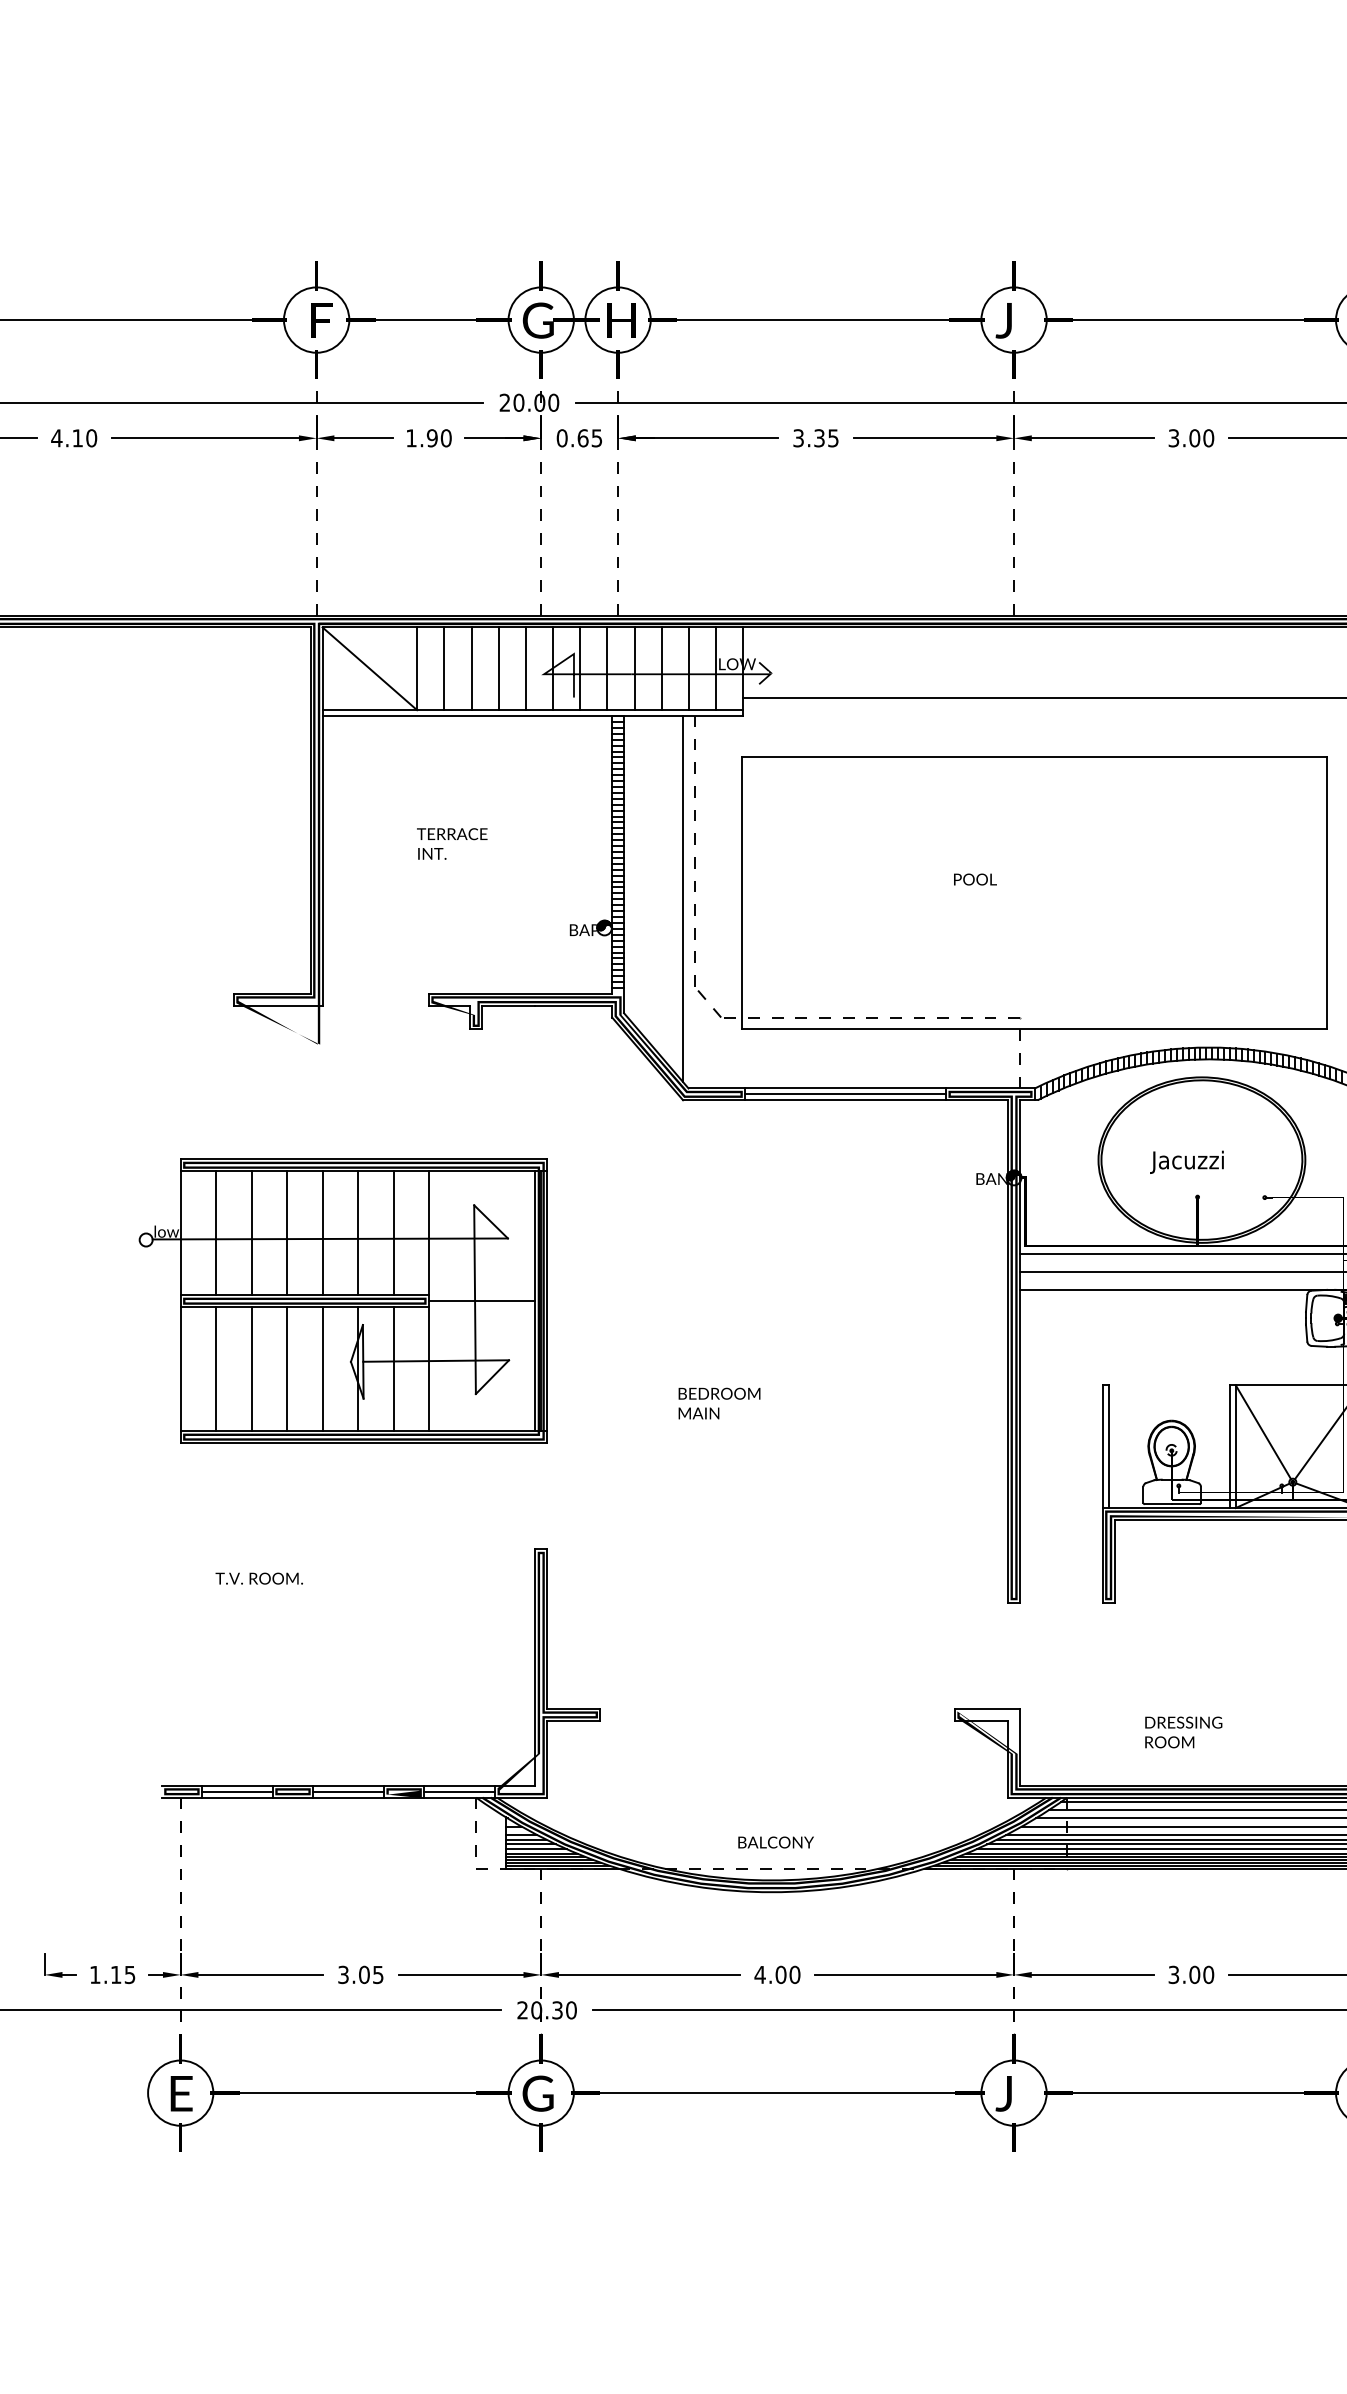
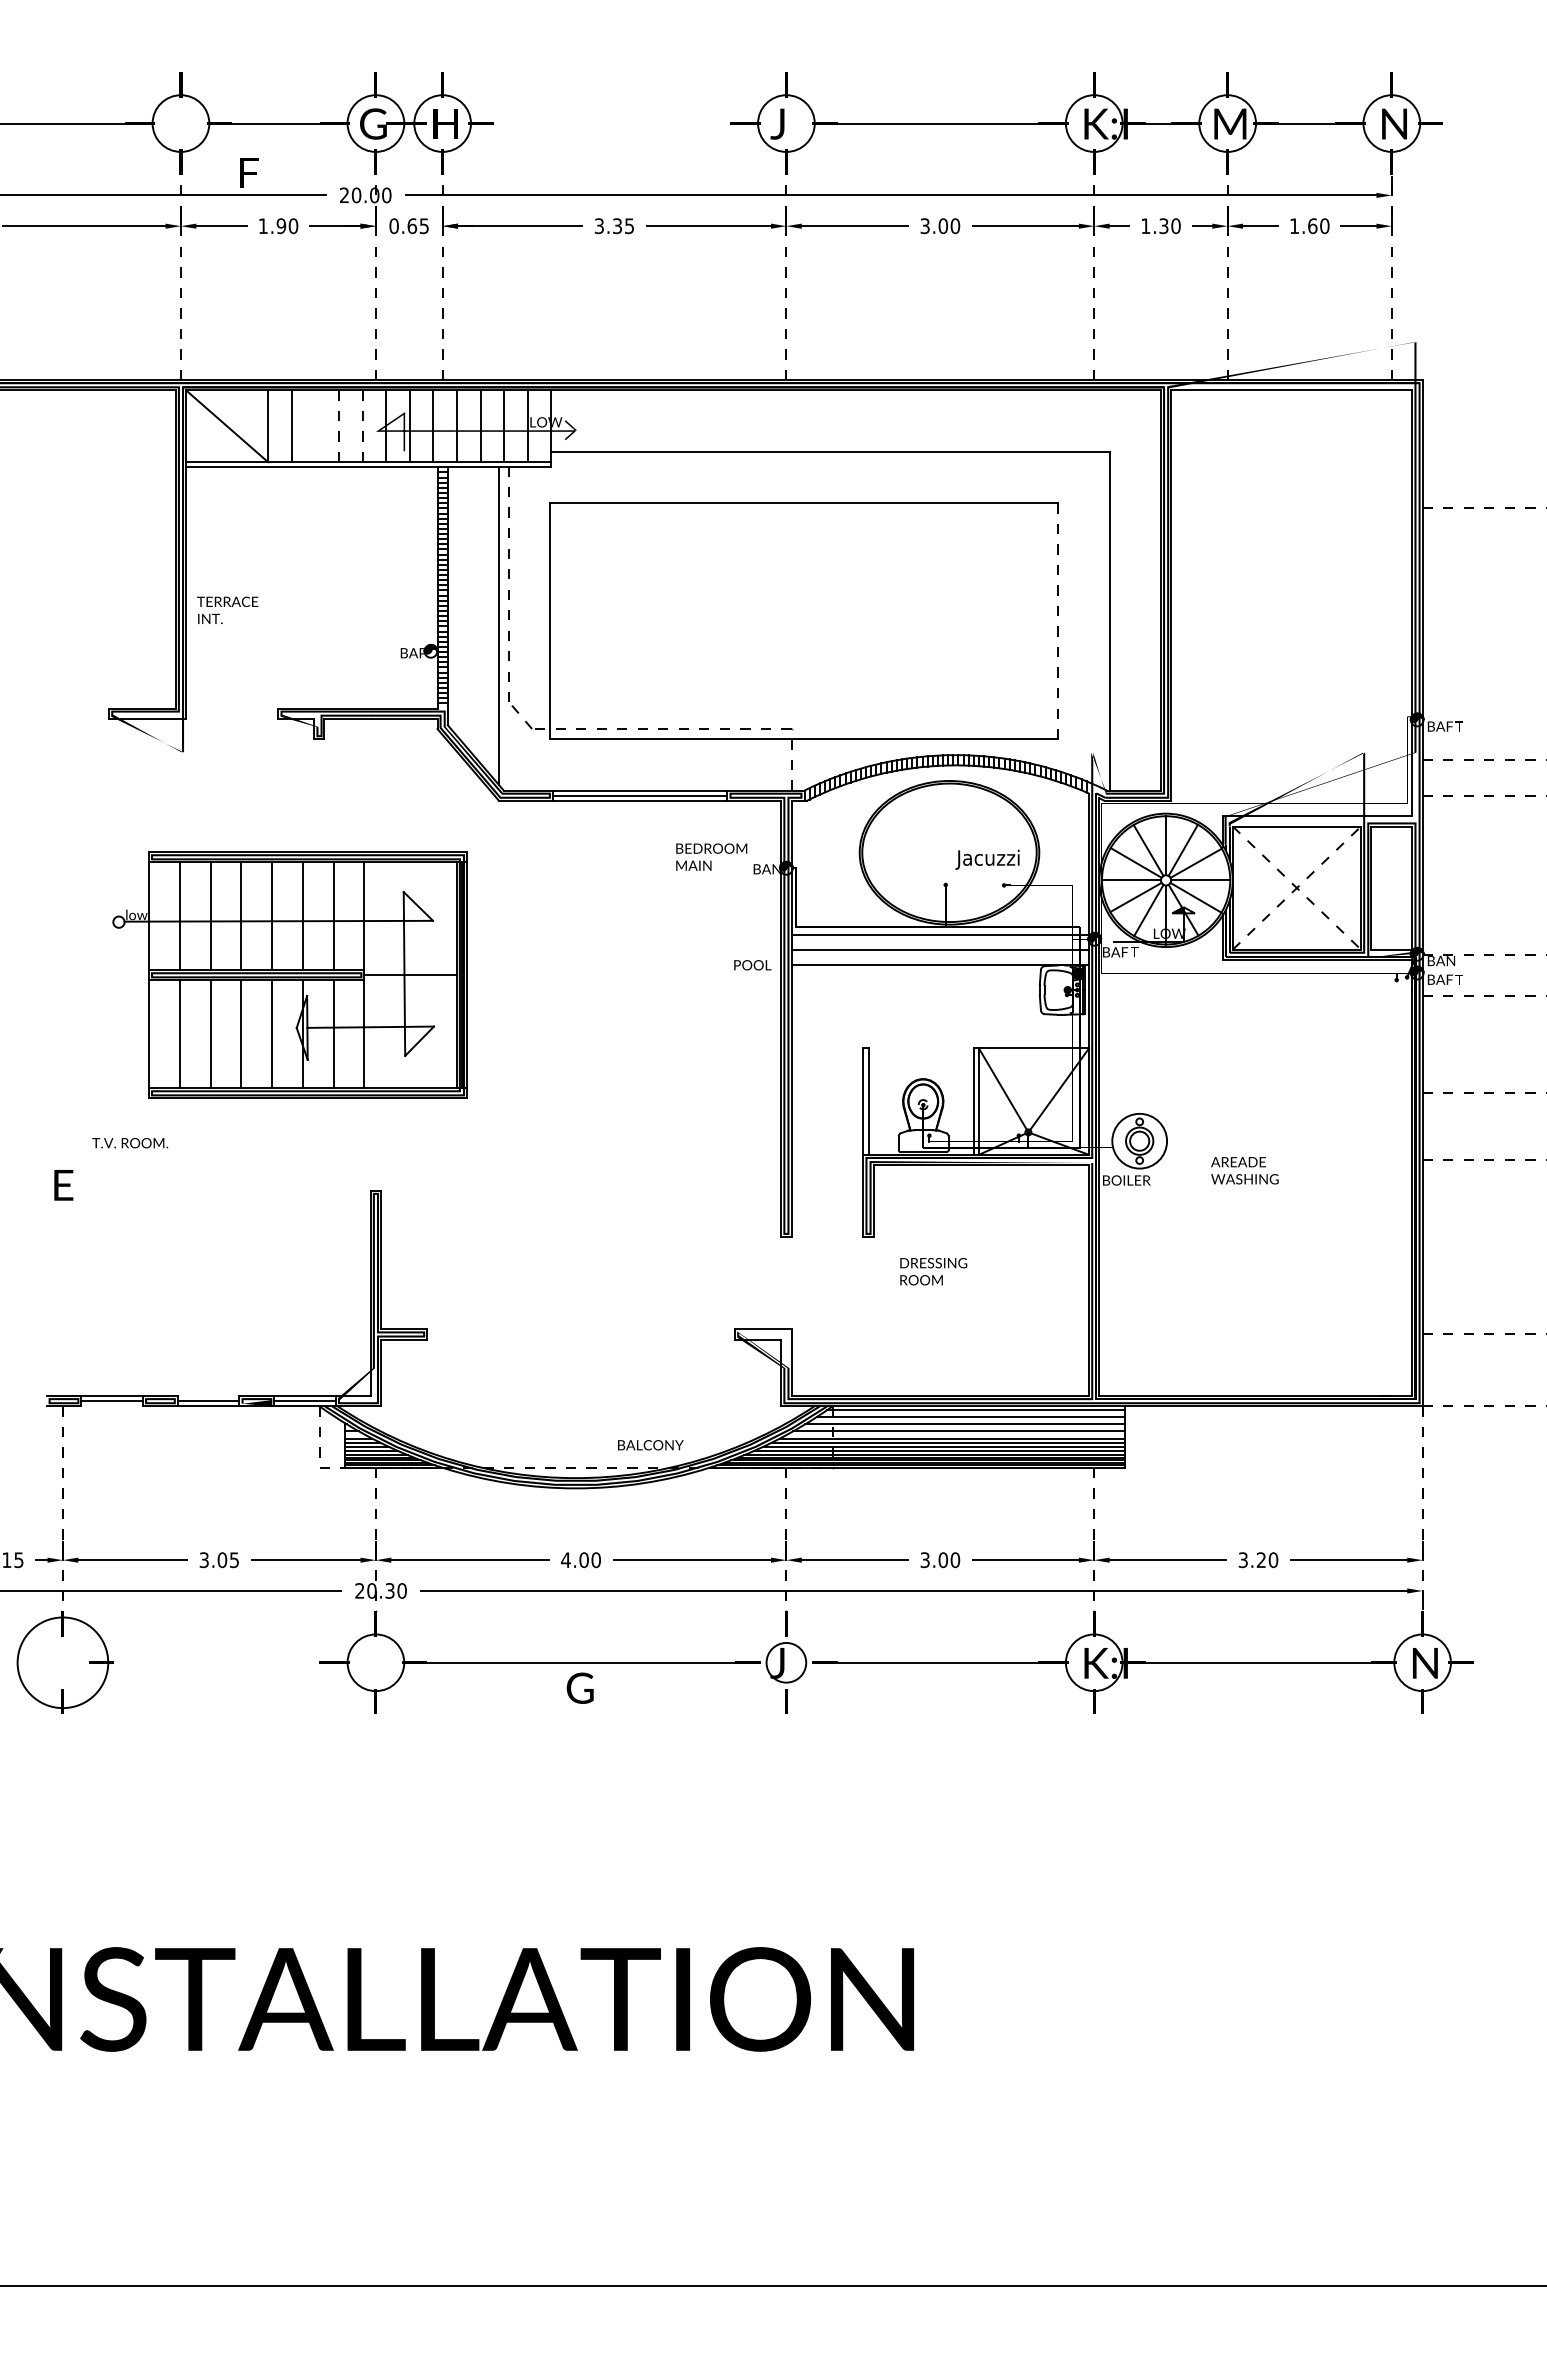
text: (321, 320) -> (249, 172), moved
line: (812, 320) -> (611, 123), removed
line: (471, 669) -> (315, 426), removed
line: (499, 669) -> (339, 426), solid -> dashed
line: (525, 669) -> (362, 426), solid -> dashed
text: (452, 842) -> (227, 609), moved
text: (975, 879) -> (752, 965), moved
line: (1327, 893) -> (1058, 621), solid -> dashed
text: (1186, 1162) -> (987, 859), moved
part: (342, 1300) -> (289, 974), moved
text: (719, 1402) -> (711, 856), moved
text: (259, 1579) -> (130, 1143), moved
text: (1183, 1732) -> (933, 1271), moved
line: (348, 1786) -> (208, 1396), removed
line: (237, 1797) -> (112, 1406), removed
text: (775, 1842) -> (650, 1445), moved
circle: (180, 2092) -> (62, 1662), size x1.6
line: (357, 2092) -> (216, 1662), removed
text: (537, 2092) -> (579, 1687), moved
circle: (1014, 2092) -> (786, 1662), size x0.7
text: (181, 2093) -> (63, 1185), moved

